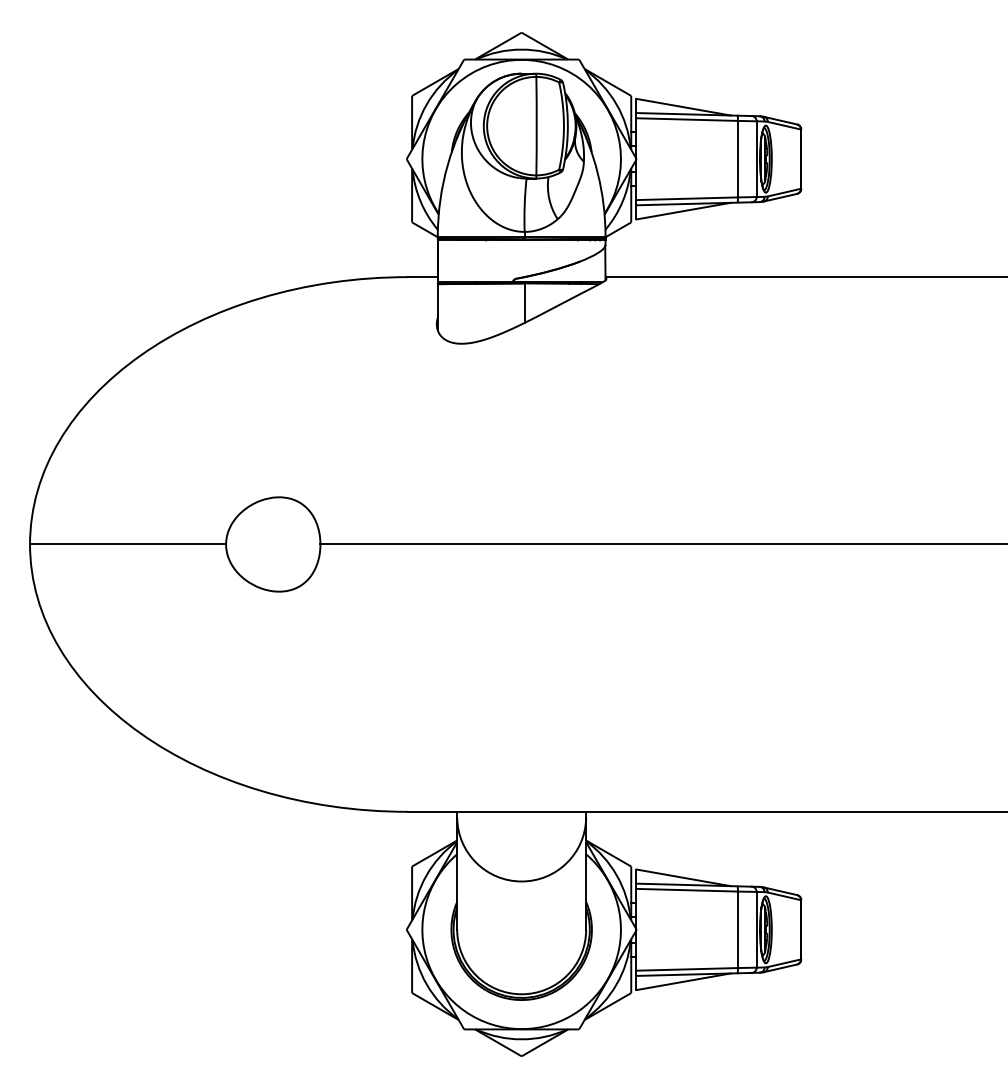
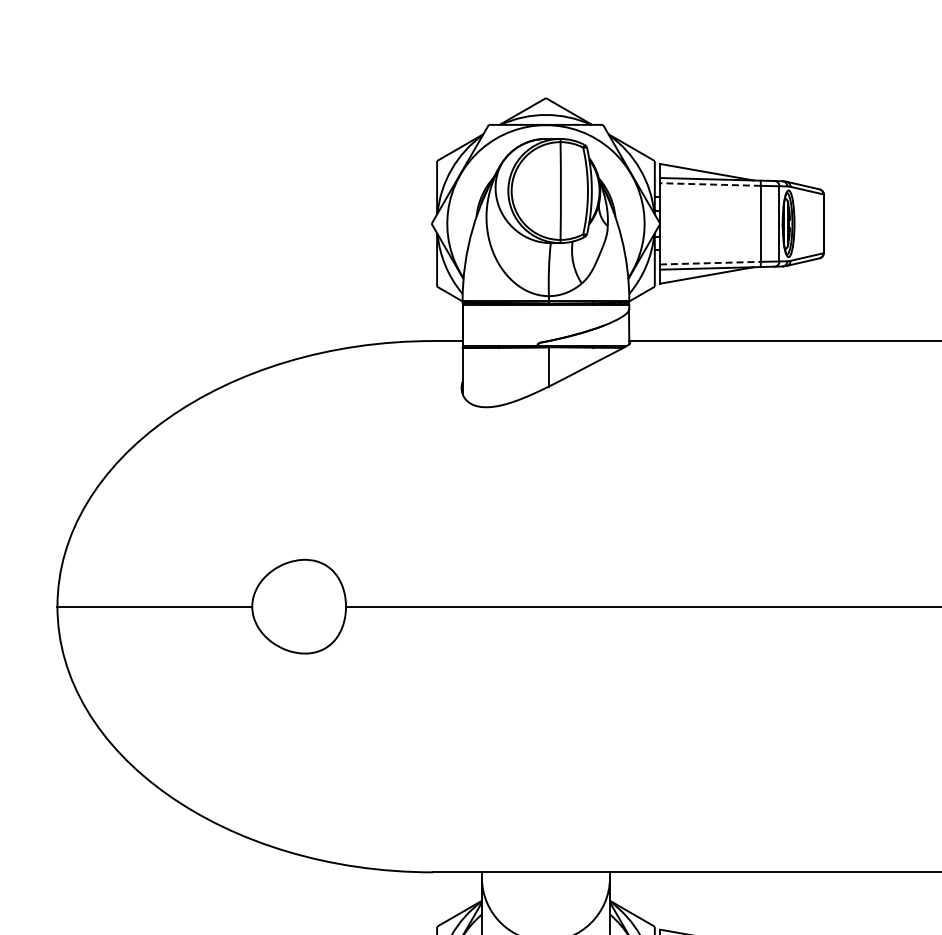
line: (687, 119) -> (710, 184), solid -> dashed
line: (687, 198) -> (710, 262), solid -> dashed

